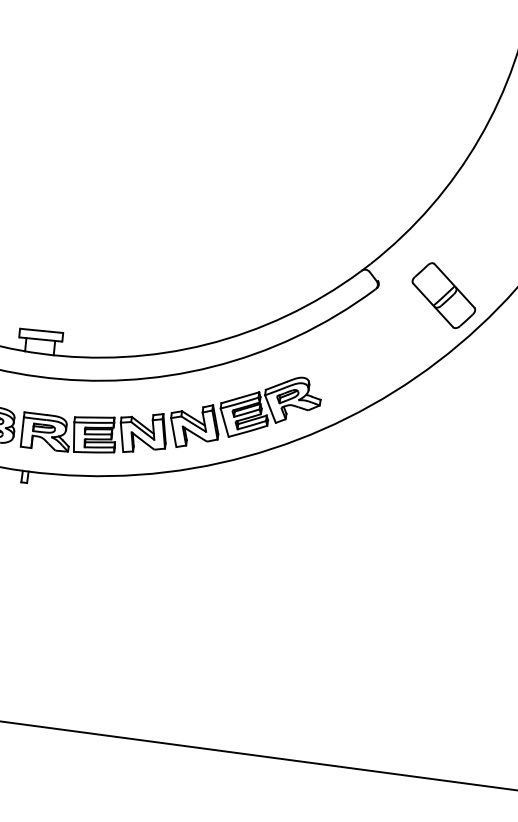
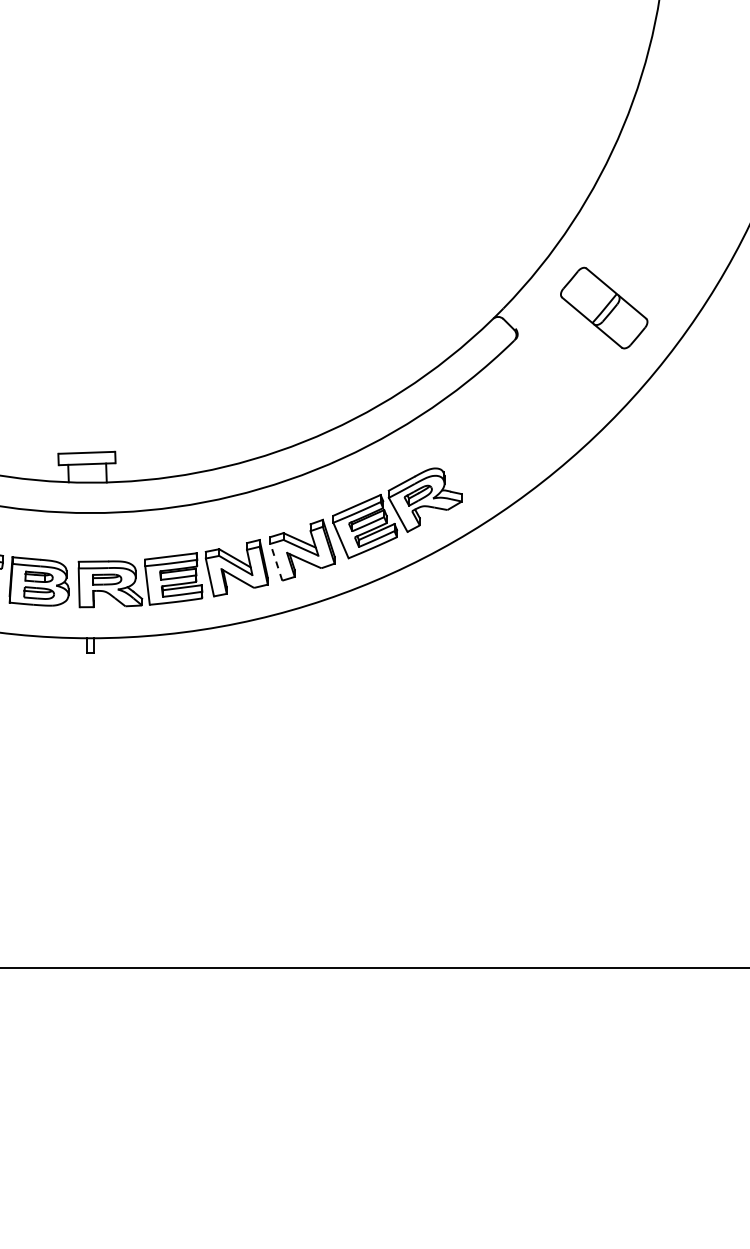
part: (444, 295) -> (604, 307), moved
line: (173, 432) -> (276, 561), solid -> dashed

